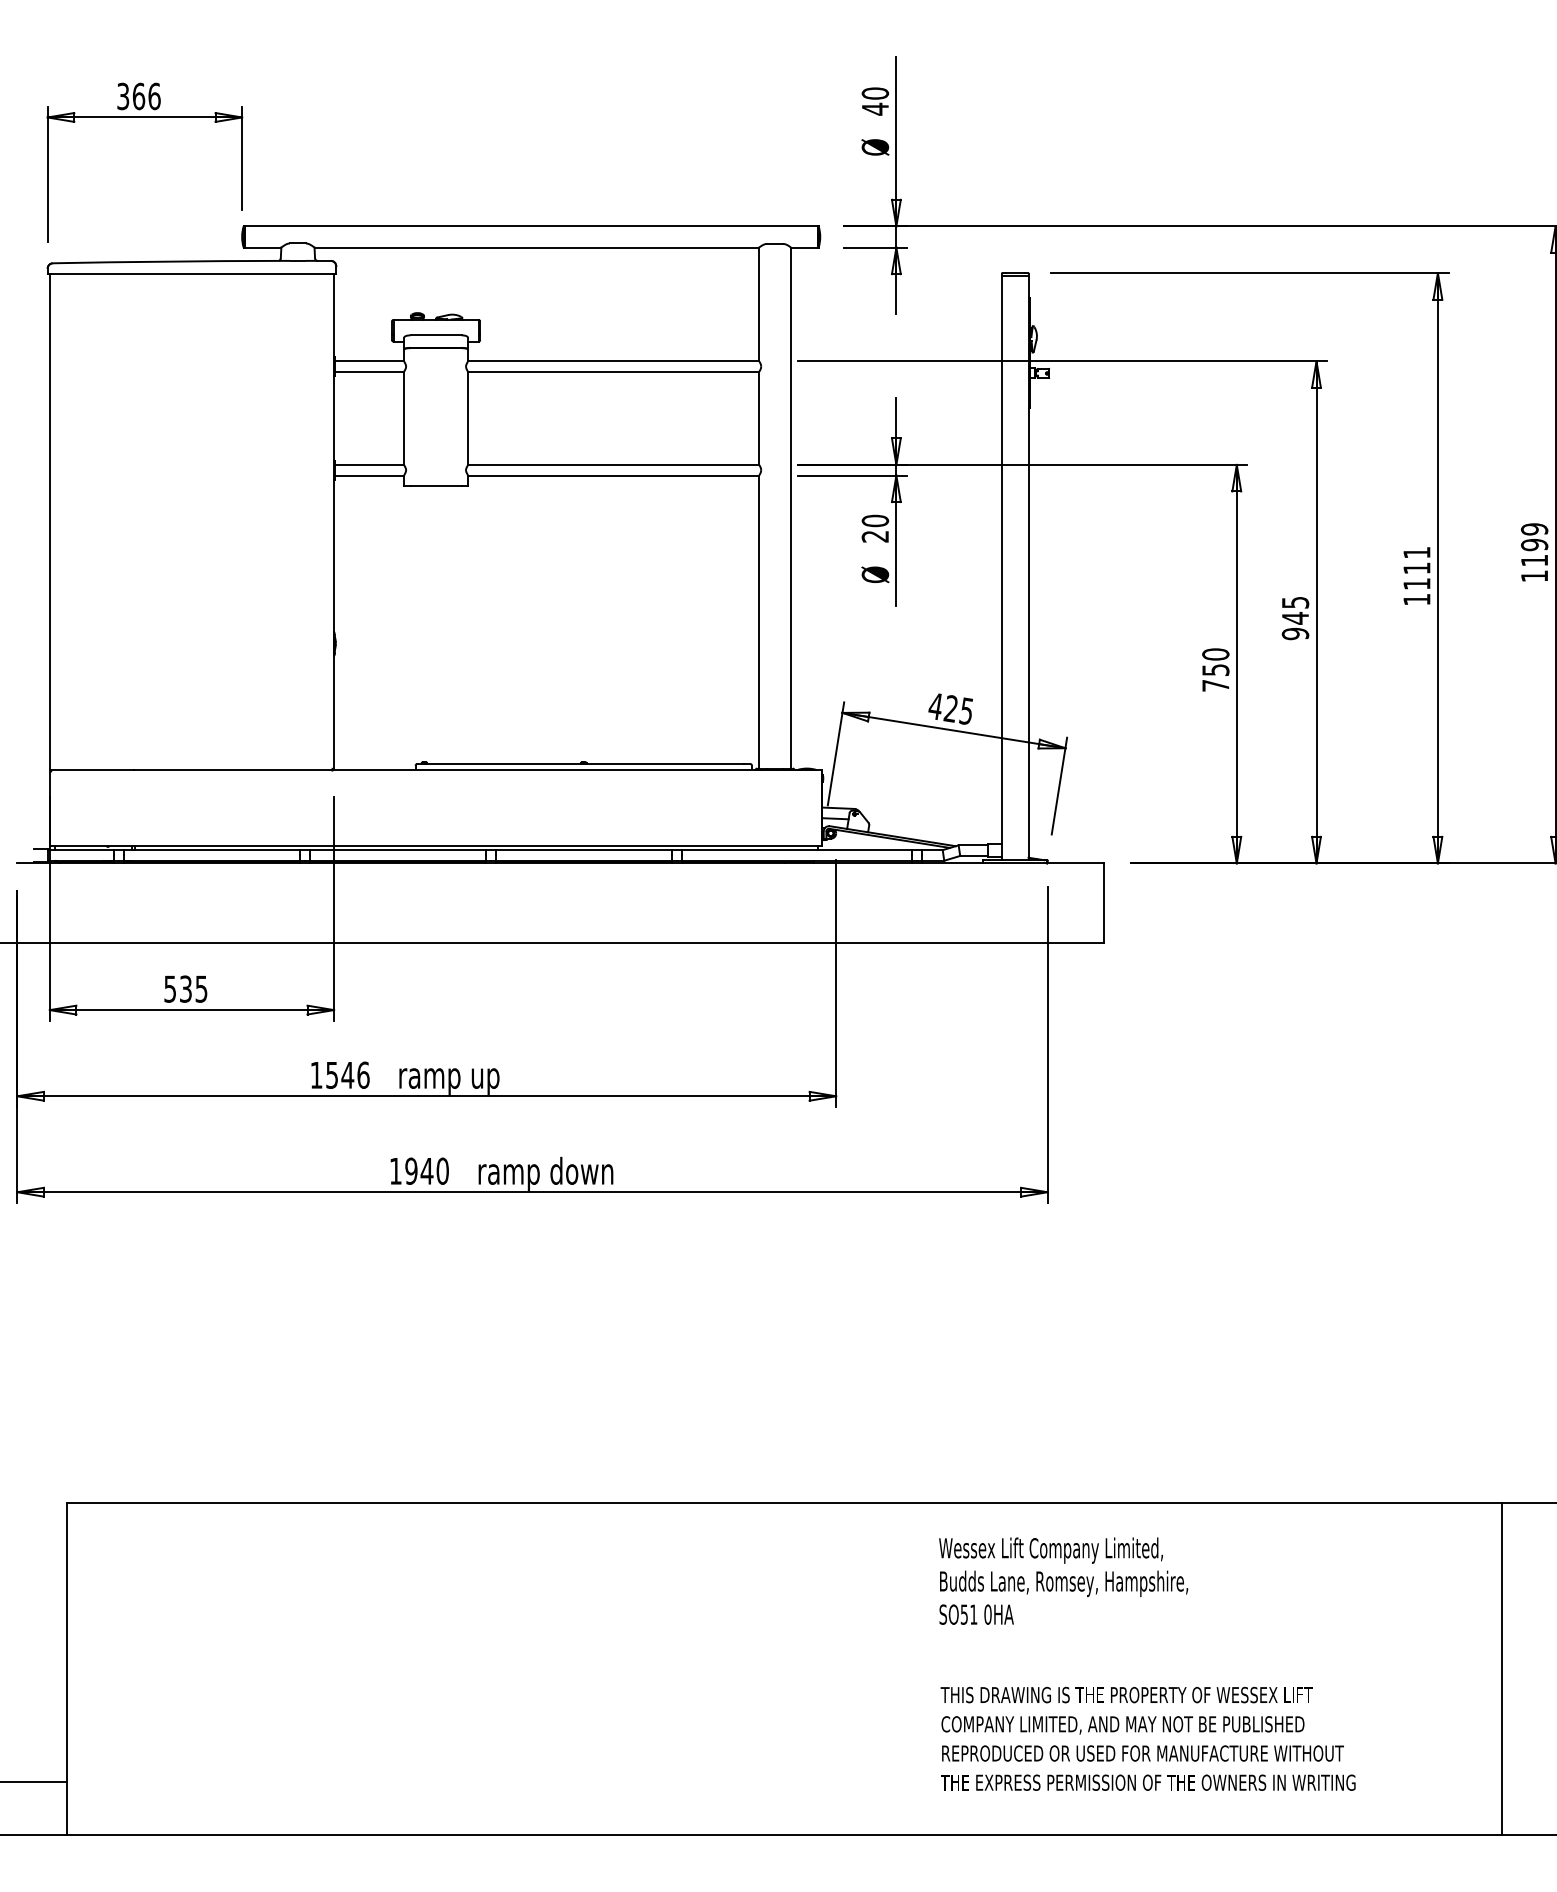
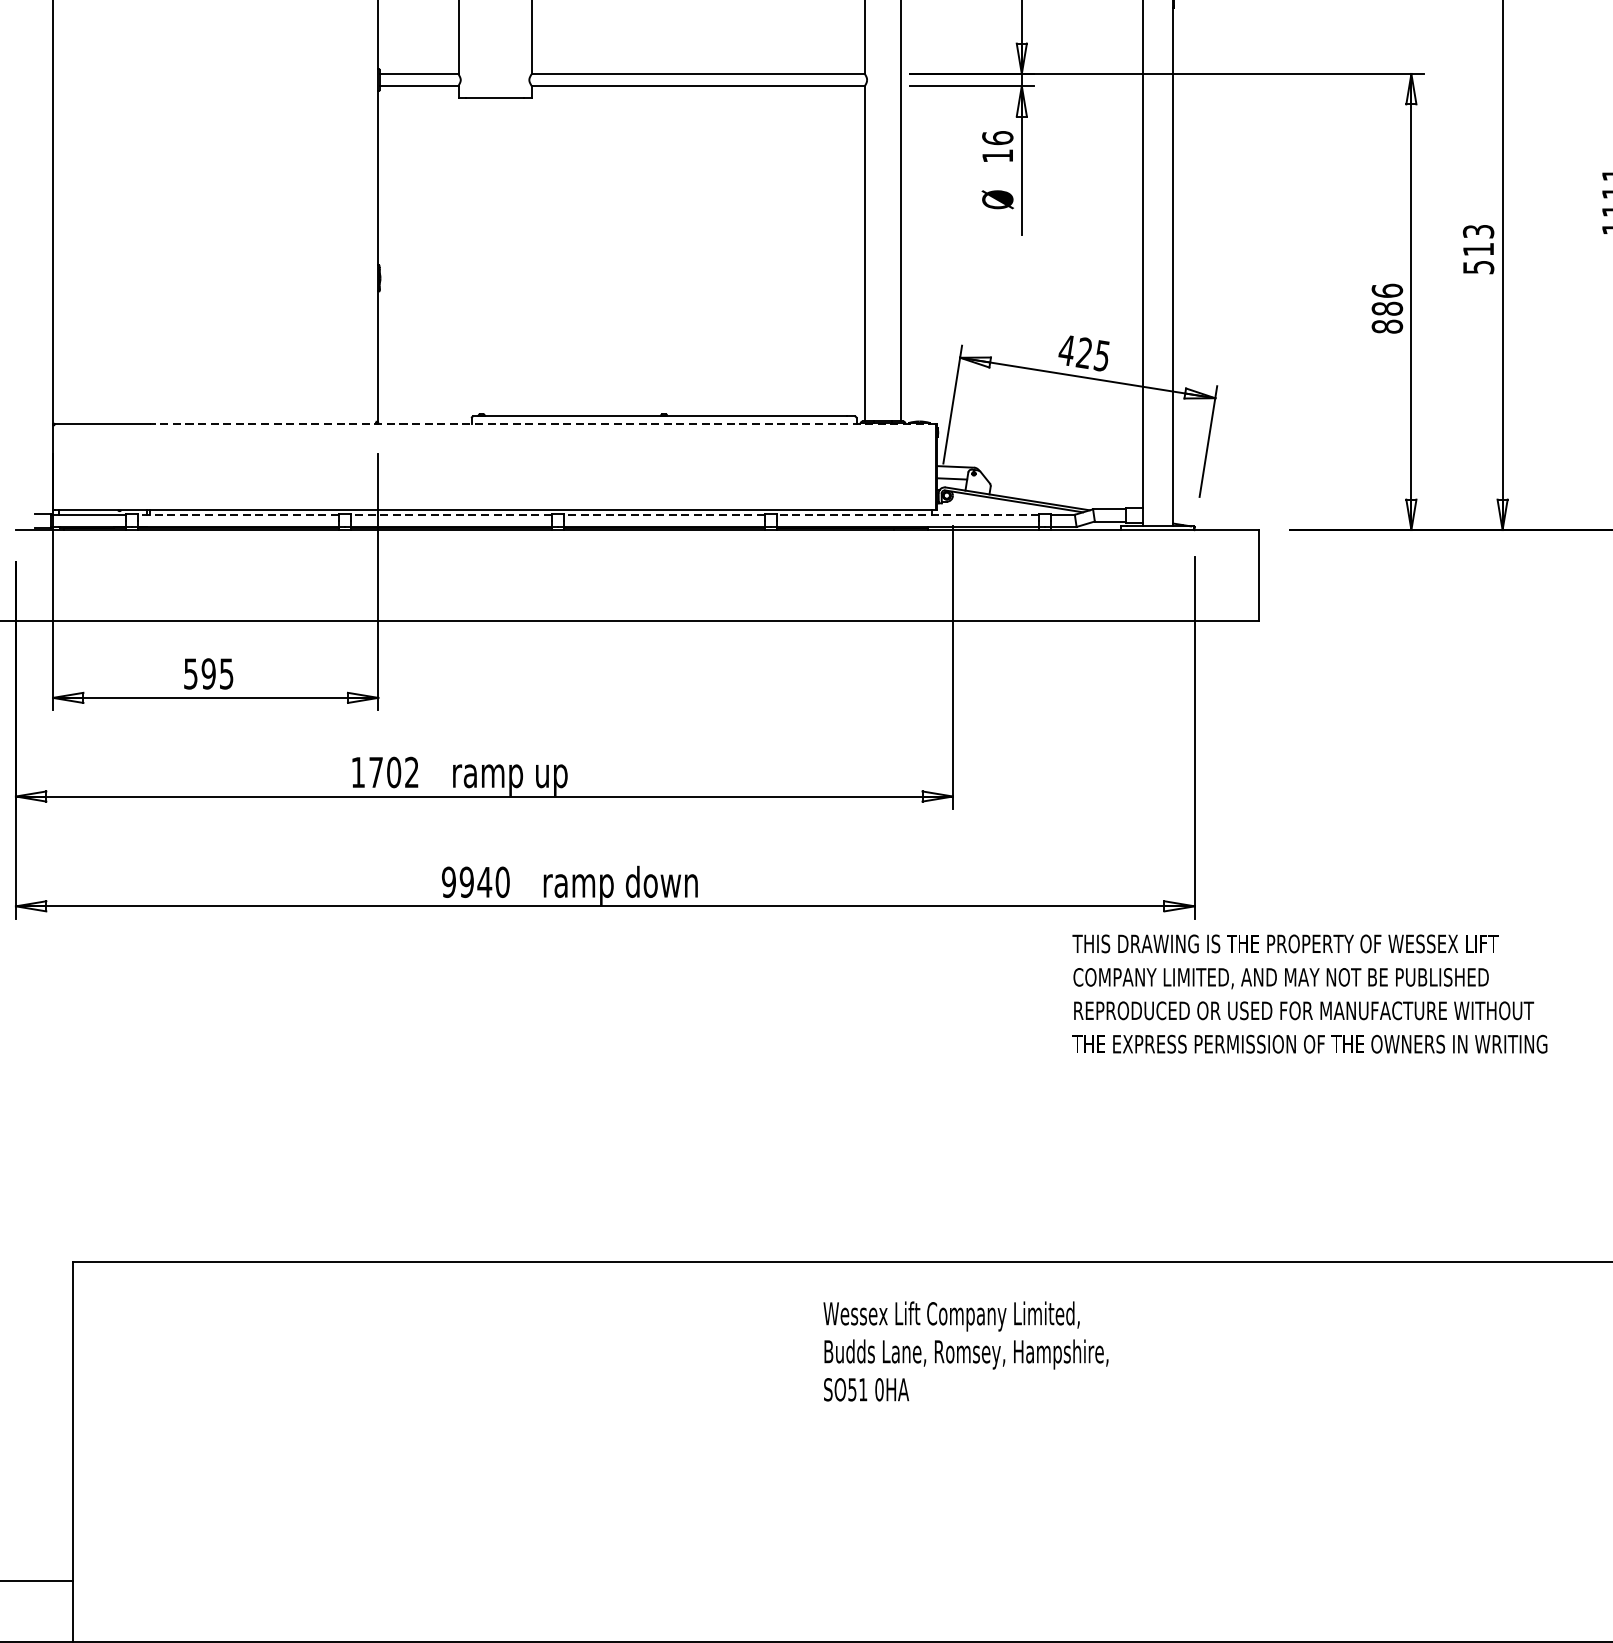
text: (874, 528) -> (996, 146), 20 -> 16
text: (1294, 618) -> (1477, 249), 945 -> 513
text: (1215, 669) -> (1387, 308), 750 -> 886
line: (478, 770) -> (543, 423), solid -> dashed
line: (211, 850) -> (238, 515), solid -> dashed
line: (397, 850) -> (450, 515), solid -> dashed
line: (584, 850) -> (664, 515), solid -> dashed
line: (797, 850) -> (908, 515), solid -> dashed
text: (185, 988) -> (208, 673), 535 -> 595
text: (347, 1074) -> (393, 771), 1546 -> 1702
text: (395, 1170) -> (448, 881), 1940 -> 9940
text: (1063, 1580) -> (965, 1350), moved
text: (1147, 1738) -> (1309, 993), moved

